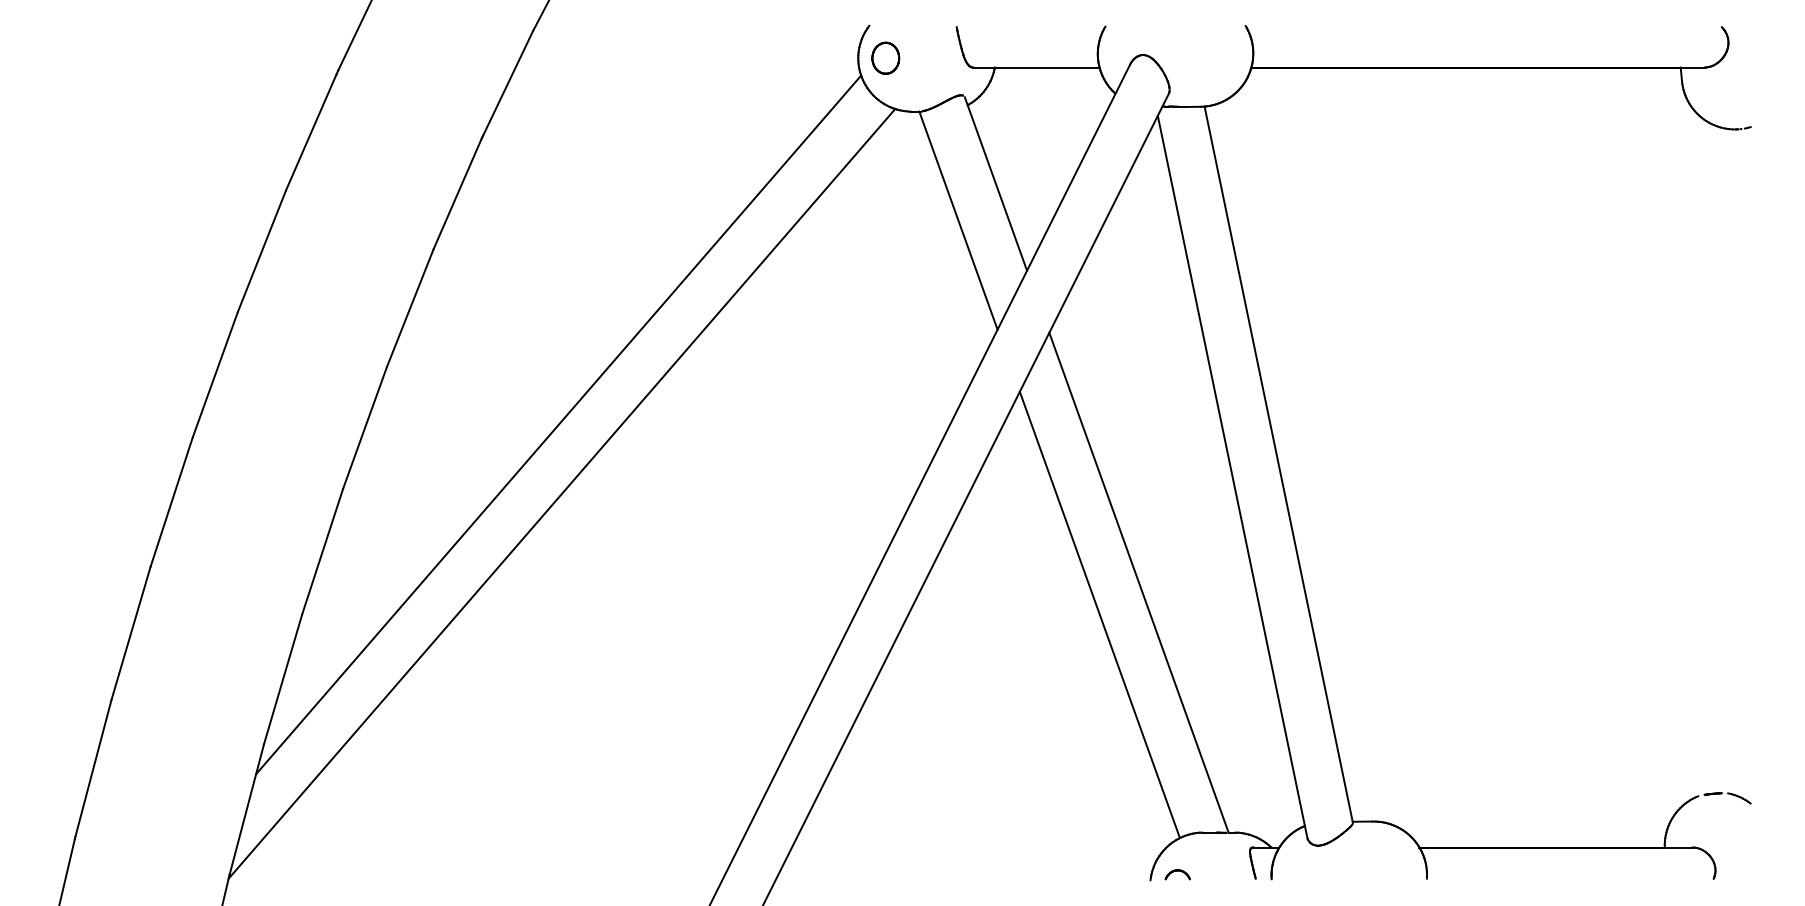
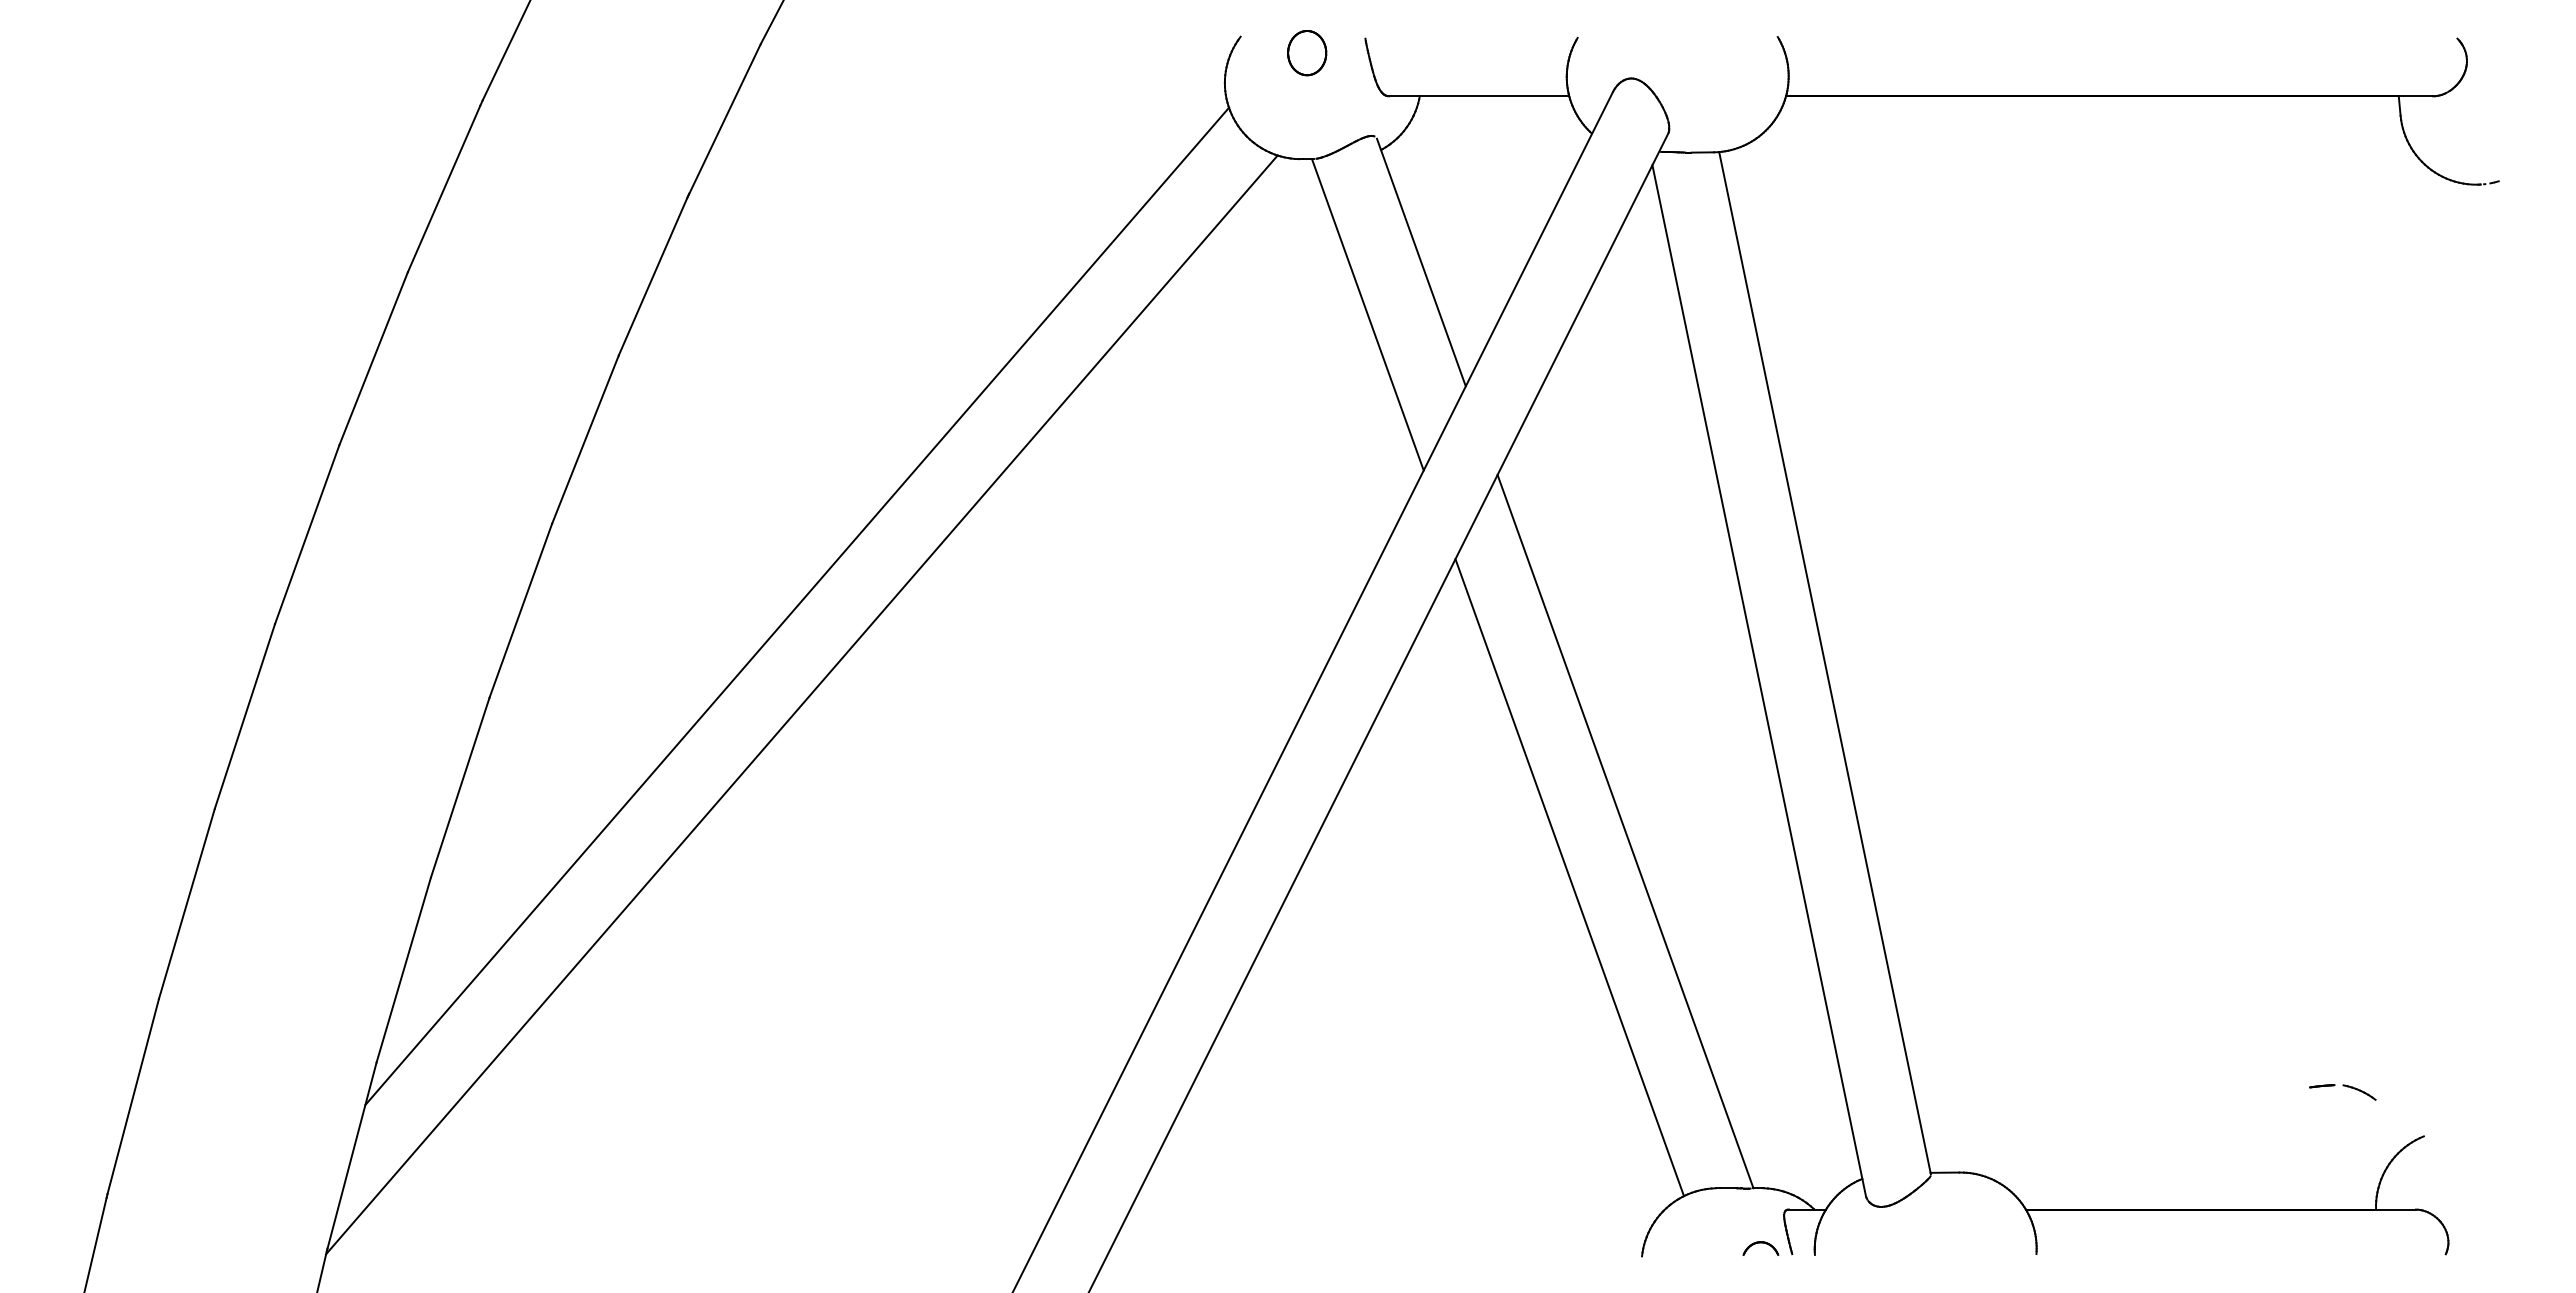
part: (886, 58) -> (1307, 53), moved
part: (1728, 794) -> (2343, 1086), moved
part: (1177, 874) -> (1760, 1248), moved

